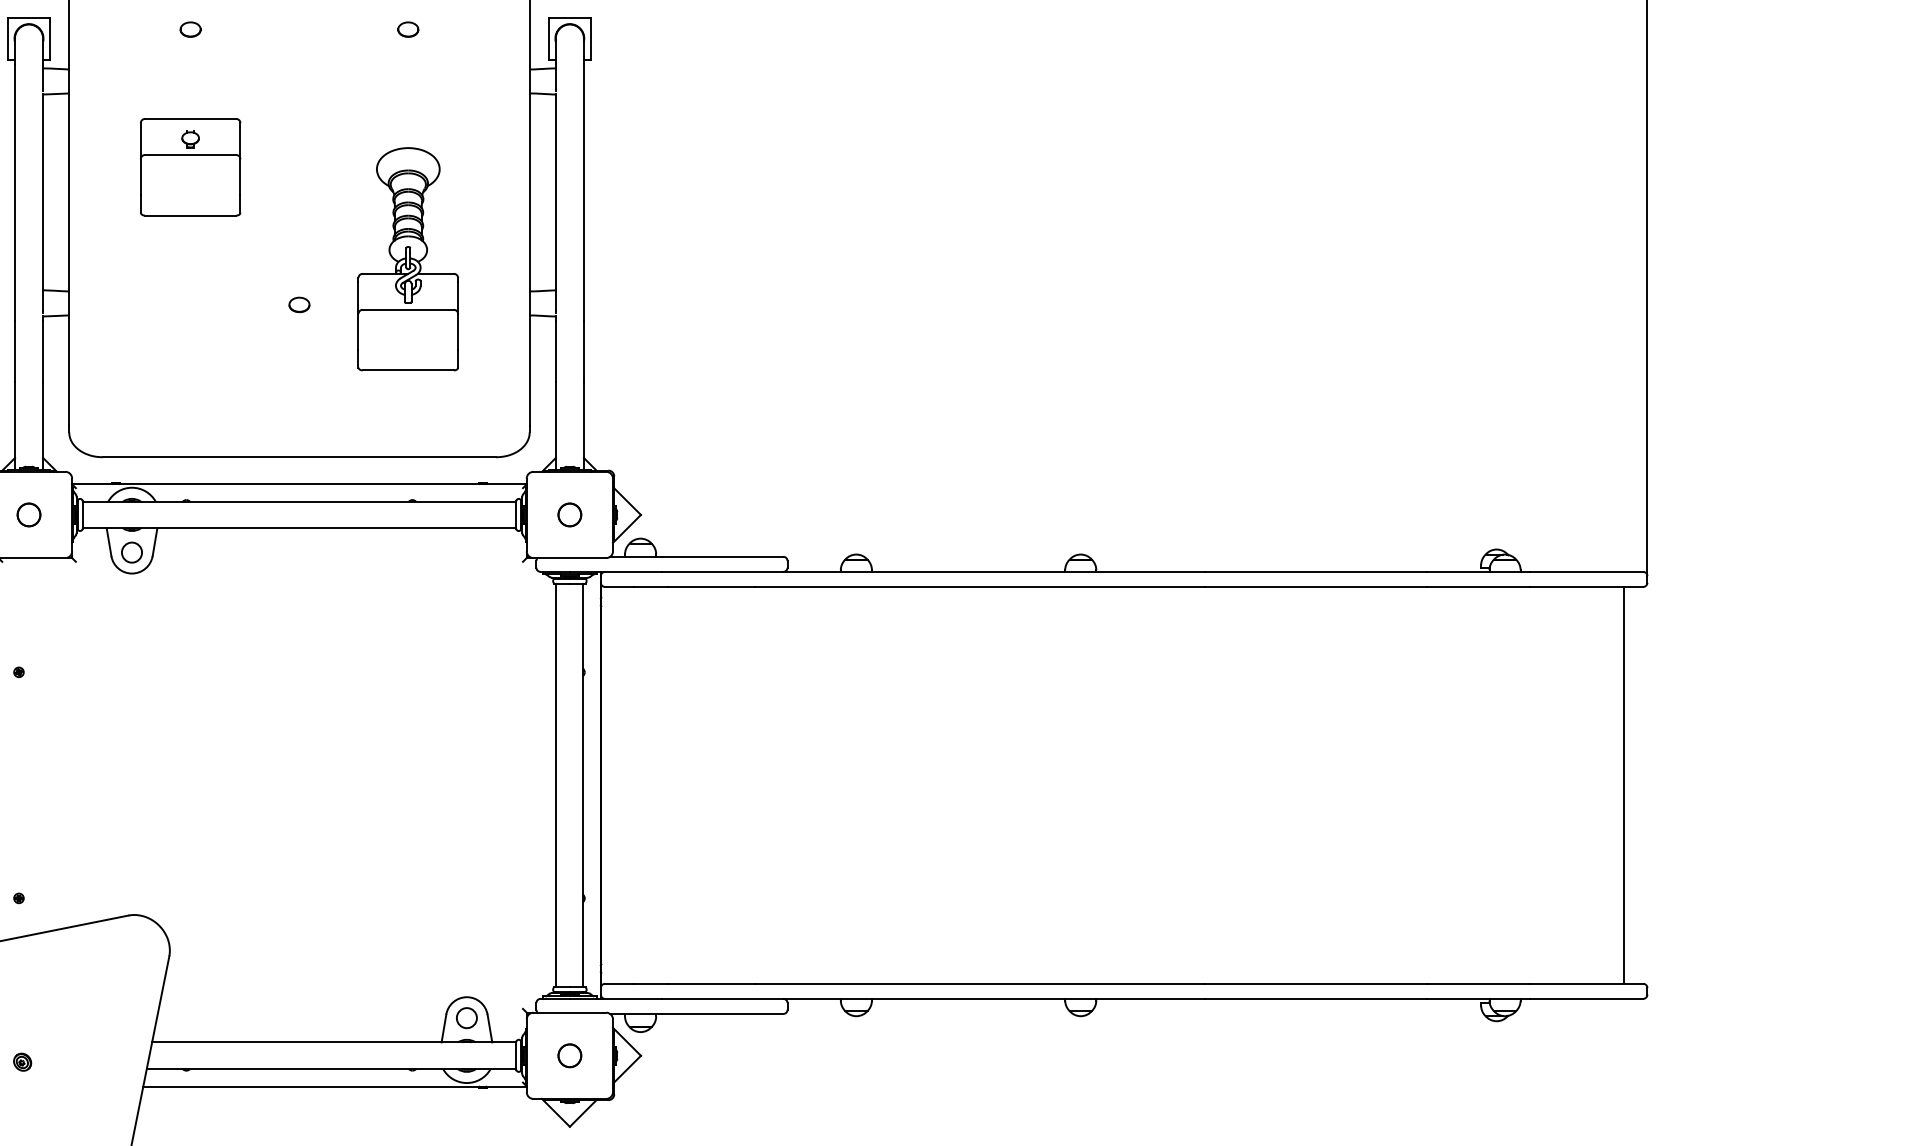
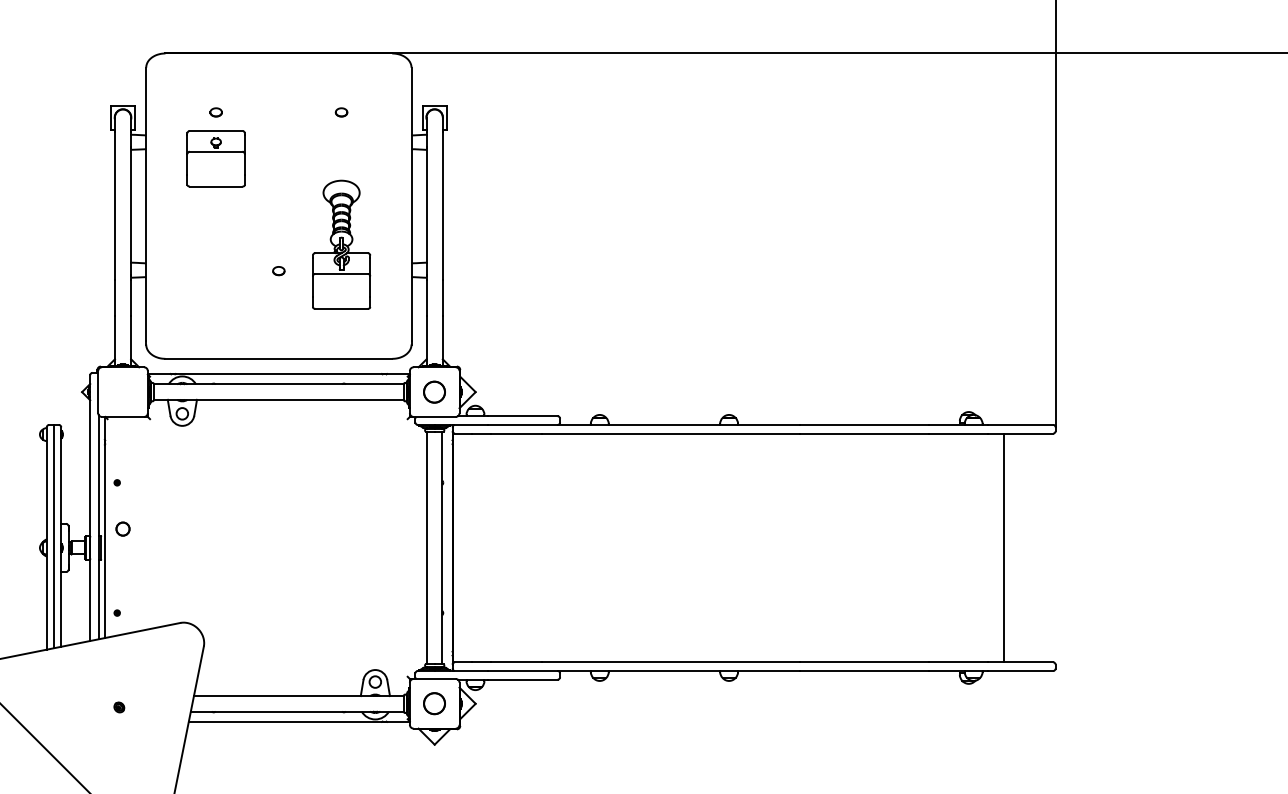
part: (189, 166) -> (215, 158), moved
circle: (28, 513) -> (122, 528), moved
circle: (569, 513) -> (434, 391), size x1.6
line: (1622, 784) -> (1003, 547), moved
circle: (569, 1055) -> (434, 703), size x1.6

